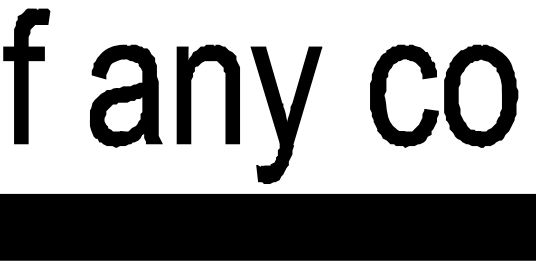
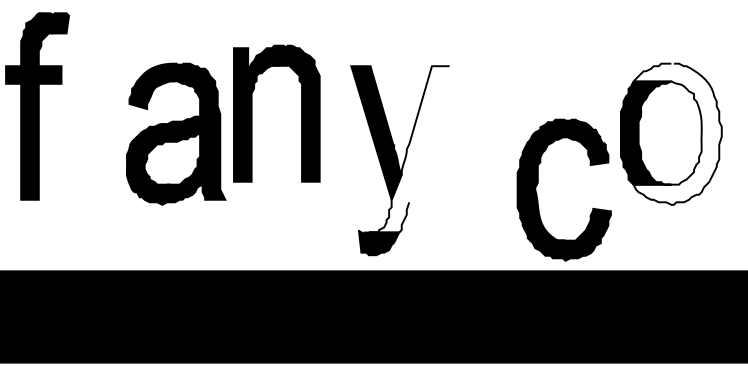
part: (385, 91) -> (538, 183), moved
part: (190, 94) -> (252, 113), moved
fill: (485, 95) -> (677, 133), removed
fill: (292, 107) -> (408, 149), removed

